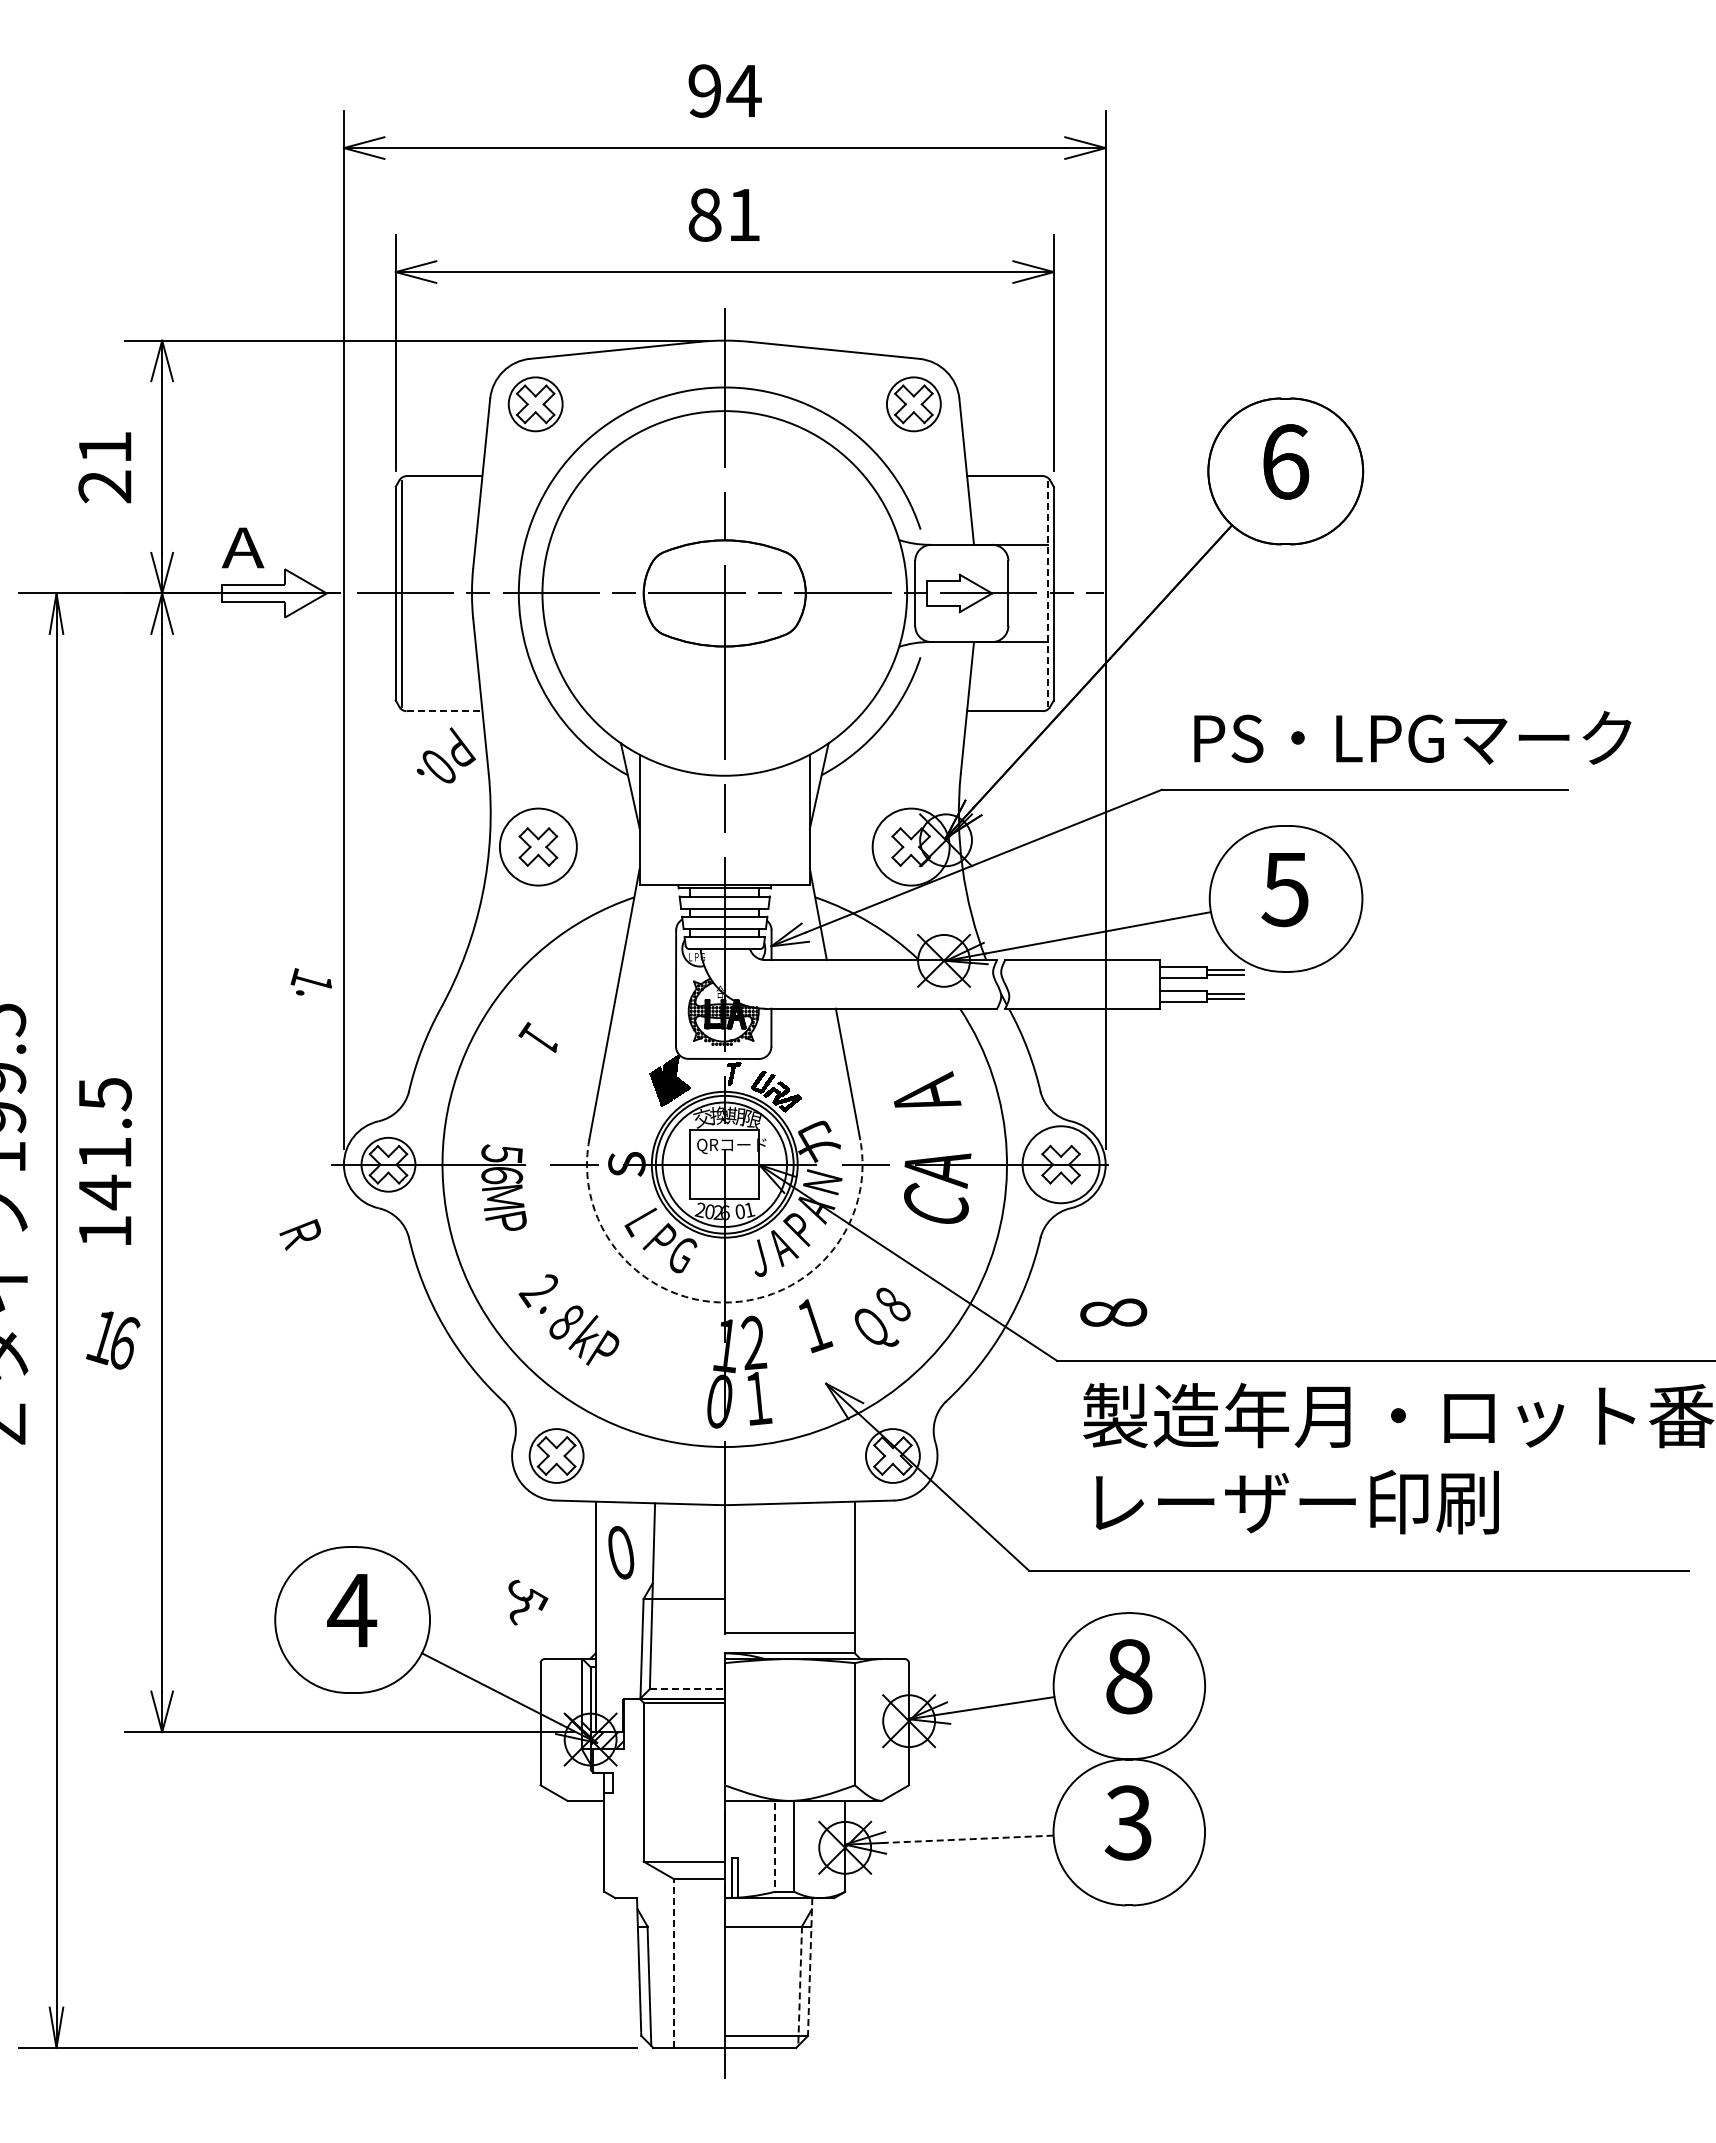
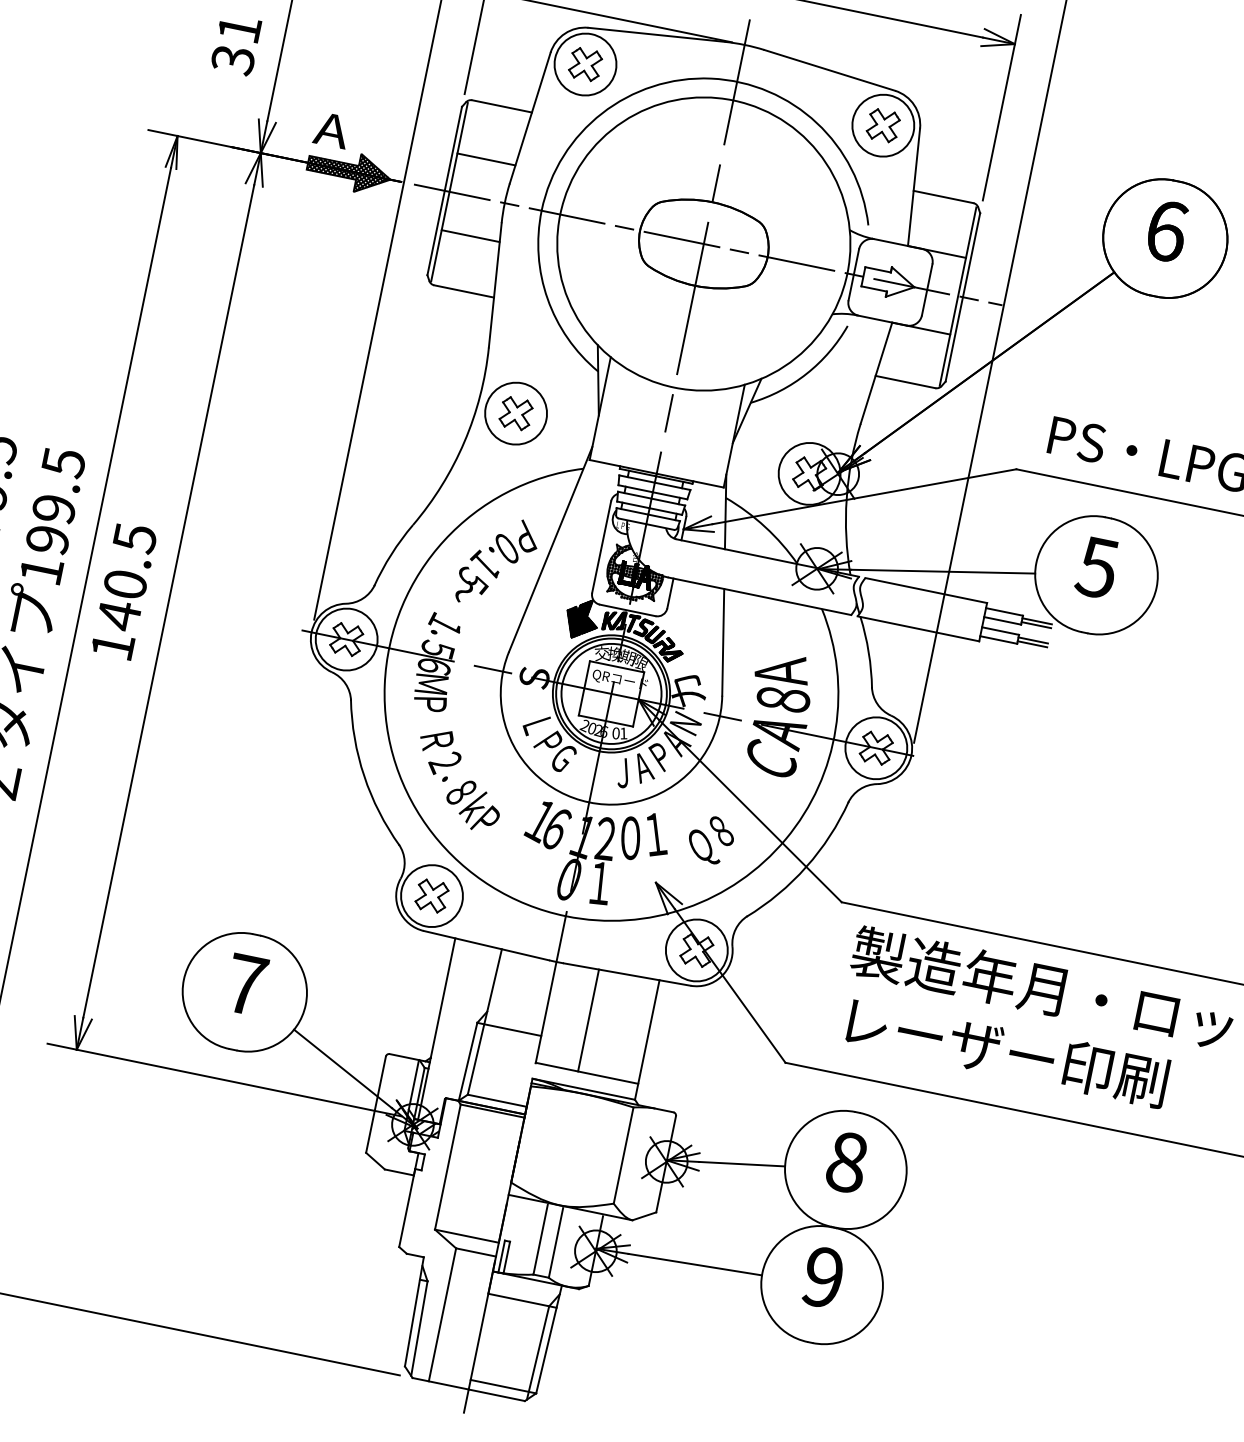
circle: (535, 403) -> (585, 63), size x1.43
circle: (913, 403) -> (883, 124), size x1.43
text: (104, 486) -> (232, 59), 21 -> 31
line: (438, 544) -> (486, 159), added
hatch: (273, 593) -> (348, 171), added
line: (1047, 594) -> (957, 297), dashed -> solid
line: (438, 642) -> (470, 236), added
line: (444, 711) -> (464, 291), dashed -> solid
text: (445, 755) -> (513, 540), moved
text: (310, 981) -> (444, 624), moved
hatch: (709, 1074) -> (614, 620), added
hatch: (747, 1076) -> (643, 628), added
text: (104, 1152) -> (125, 584), 141.5 -> 140.5
circle: (387, 1164) -> (345, 639), size x1.43
text: (299, 1234) -> (435, 740), moved
arc: (724, 1302) -> (589, 802), dashed -> solid
text: (1113, 1312) -> (783, 698), moved
text: (113, 1340) -> (548, 825), moved
circle: (556, 1455) -> (431, 895), size x1.43
circle: (892, 1455) -> (696, 949), size x1.43
text: (621, 1552) -> (630, 838), moved
line: (778, 1568) -> (588, 1020), added
text: (528, 1602) -> (472, 586), moved
text: (352, 1610) -> (246, 984), 4 -> 7
line: (687, 1689) -> (497, 1101), dashed -> solid
text: (1127, 1822) -> (822, 1276), 3 -> 9
line: (969, 1839) -> (695, 1264), dashed -> solid
line: (774, 1848) -> (540, 1240), dashed -> solid
line: (674, 1963) -> (442, 1314), dashed -> solid
line: (810, 1967) -> (549, 1339), dashed -> solid
line: (800, 1986) -> (538, 1353), dashed -> solid

